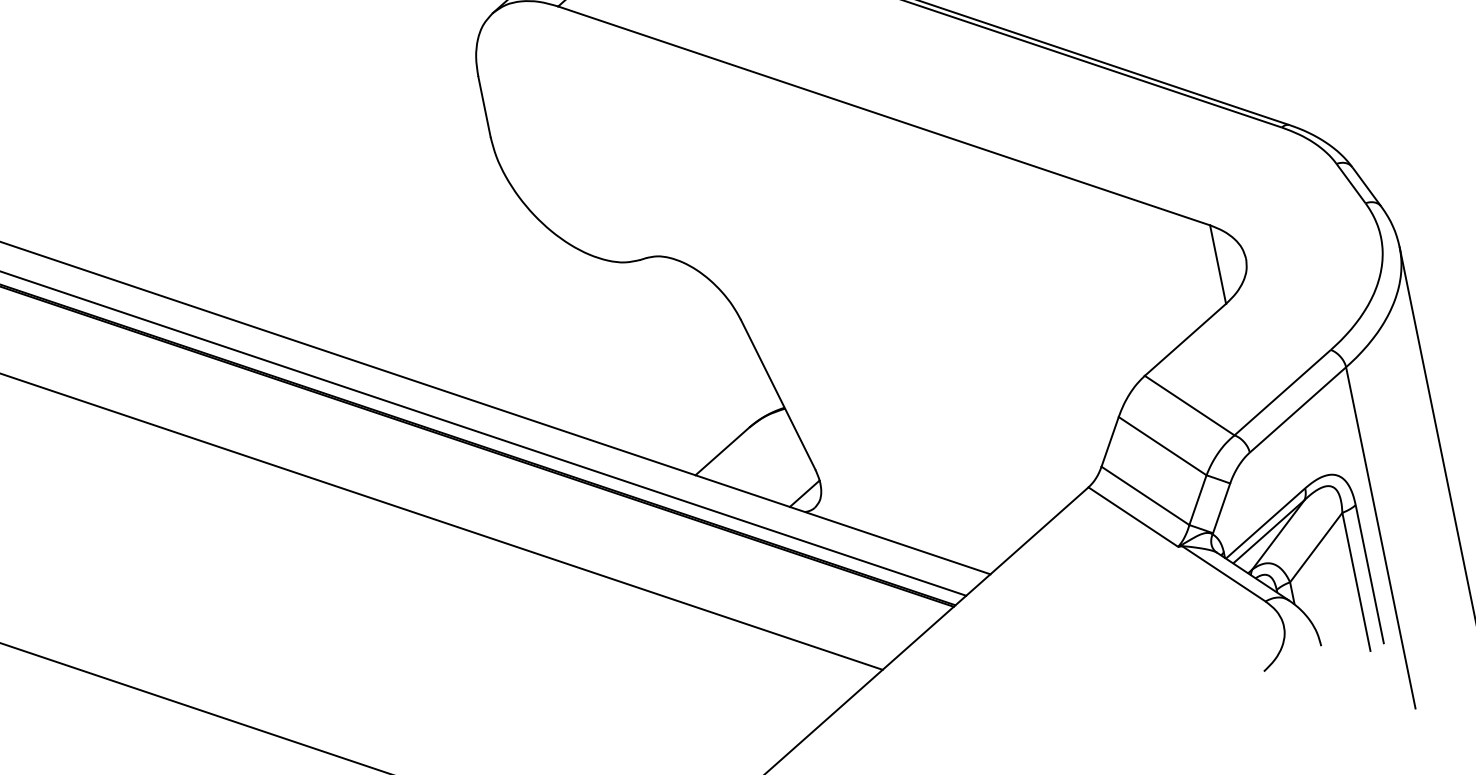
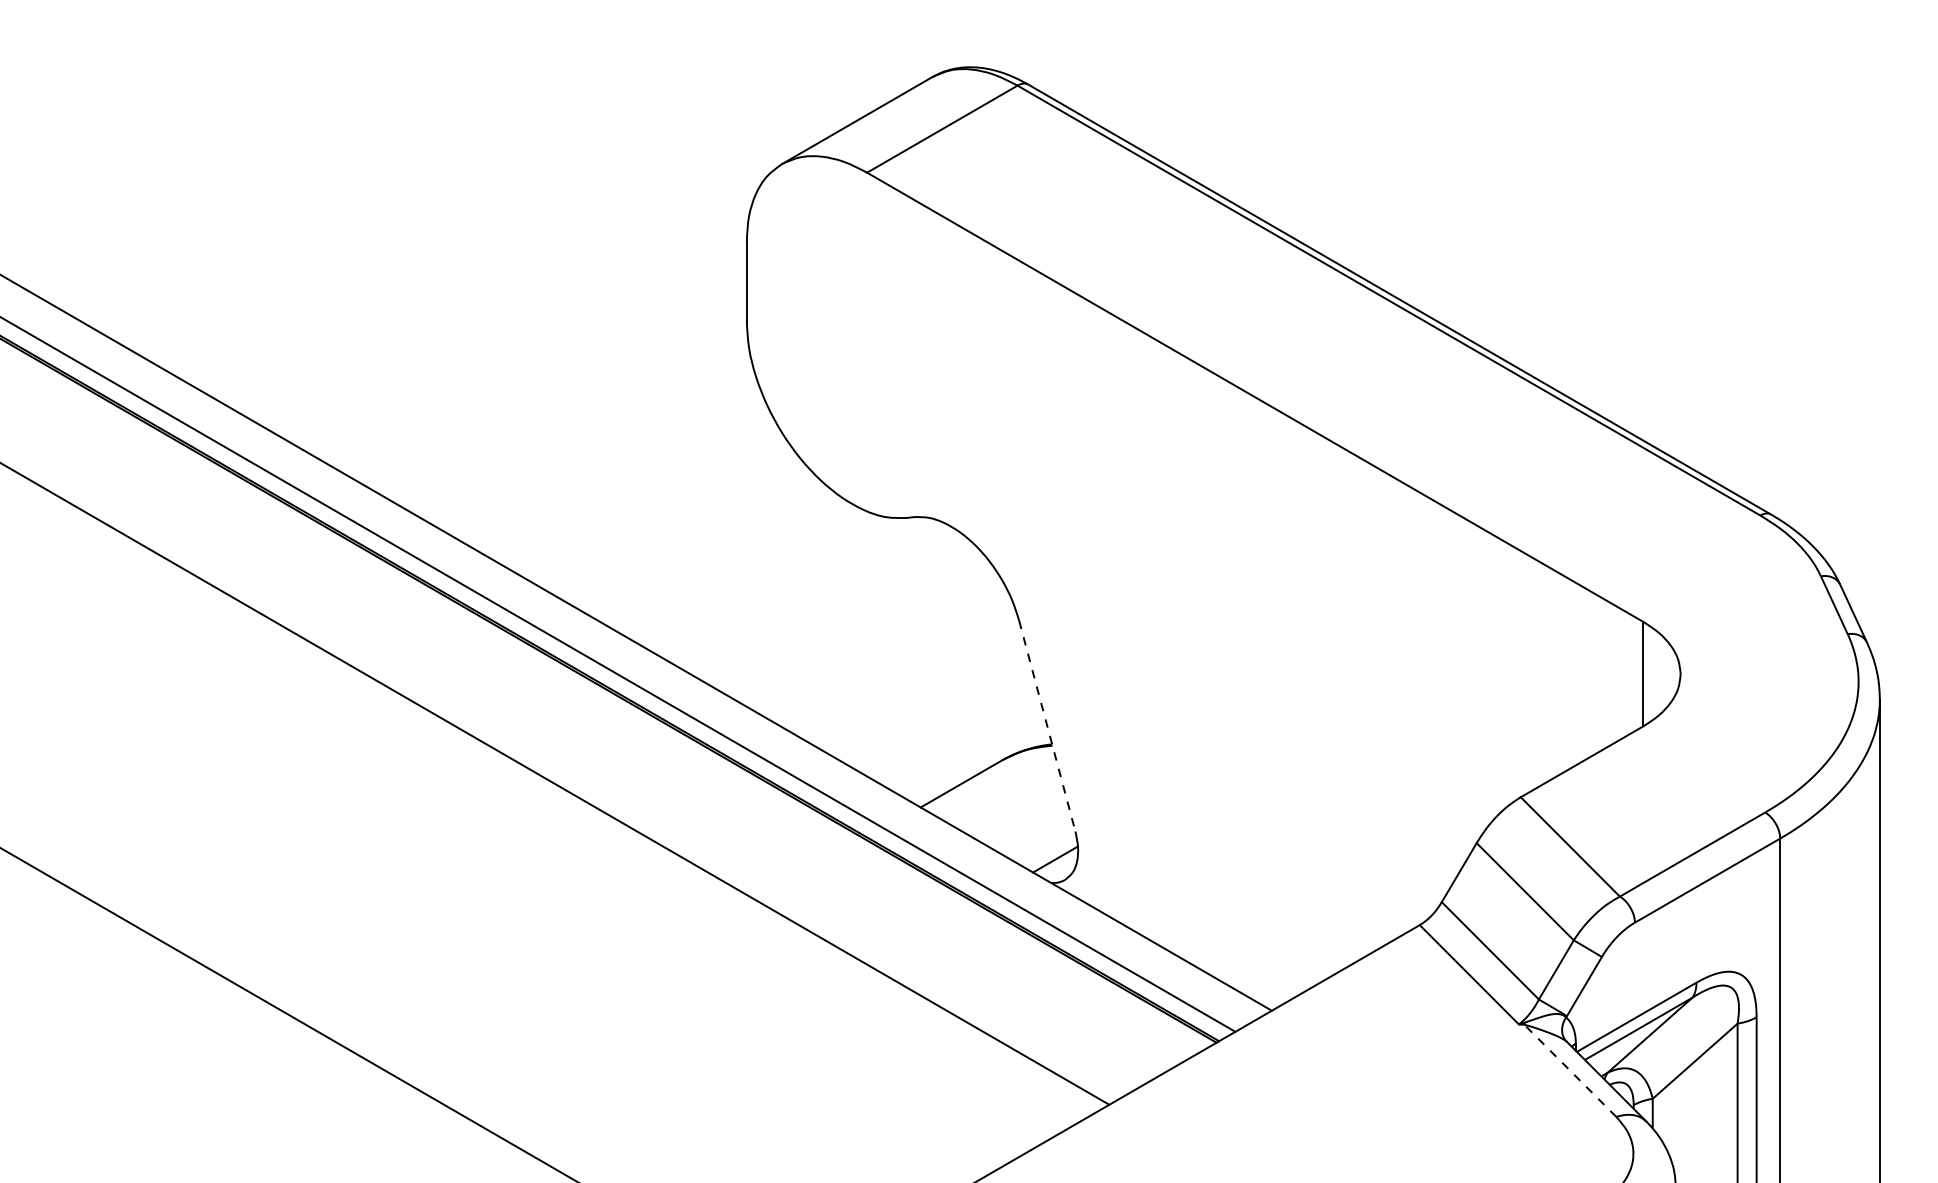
line: (778, 395) -> (1047, 726), solid -> dashed
line: (1223, 573) -> (1570, 1070), solid -> dashed

